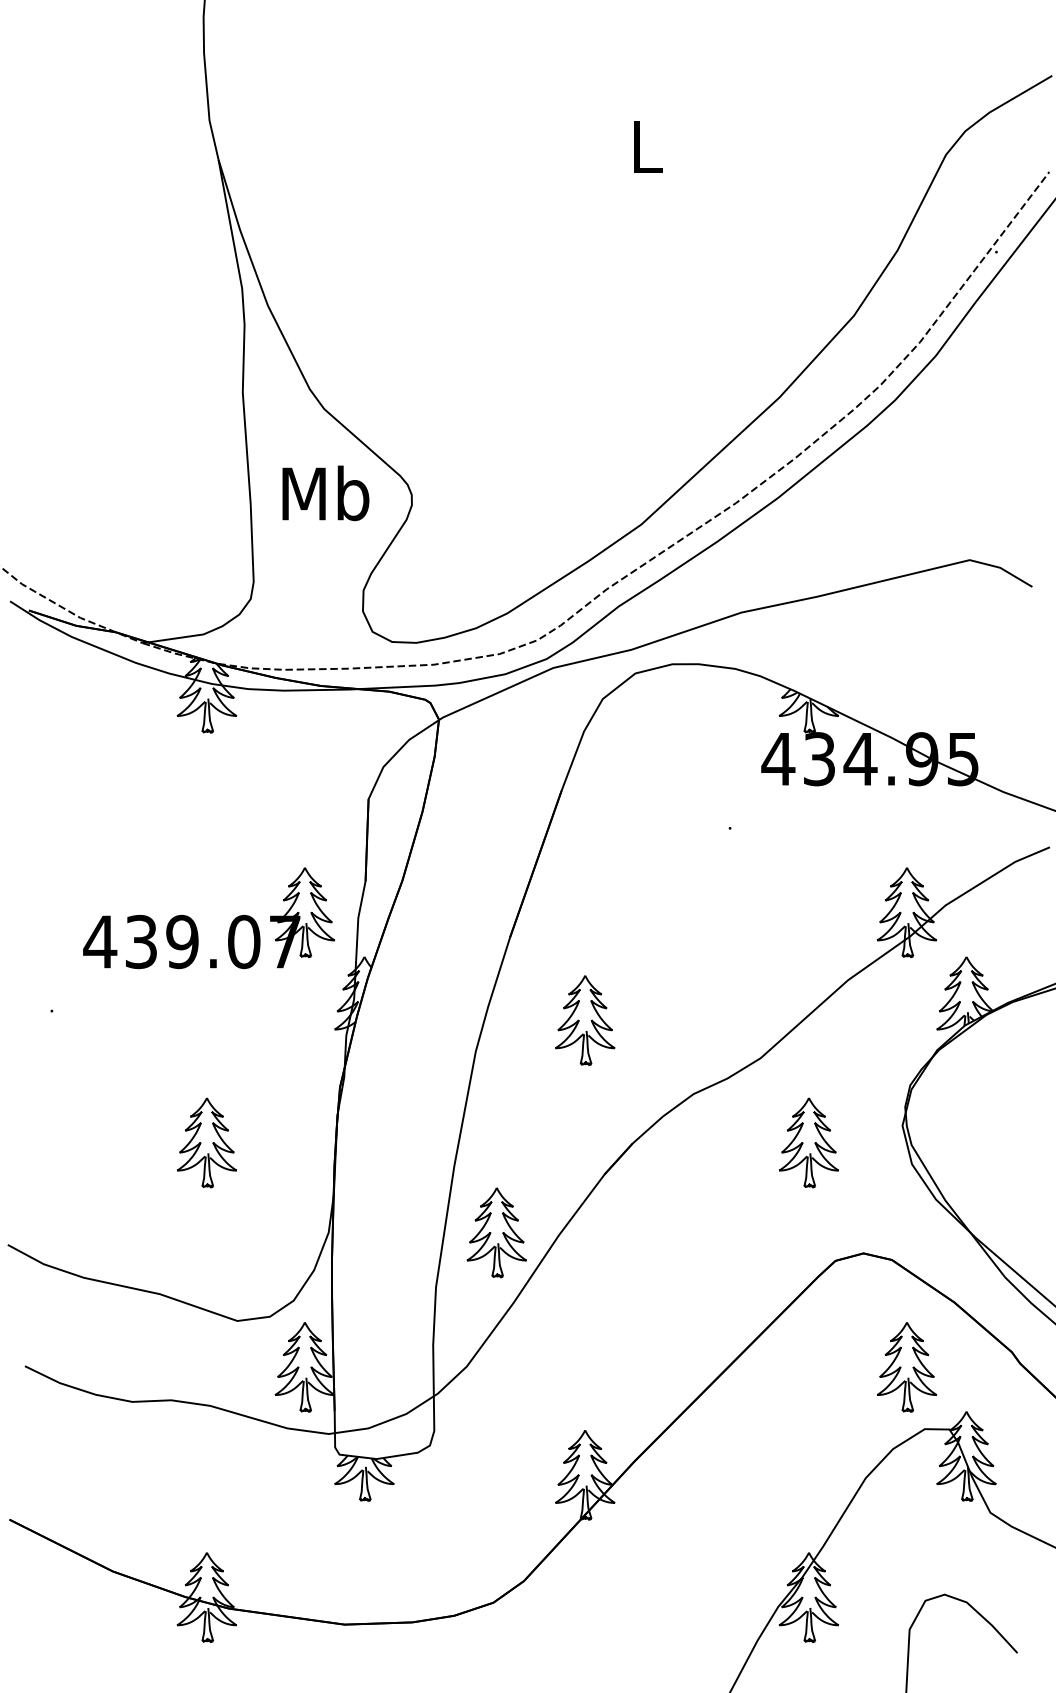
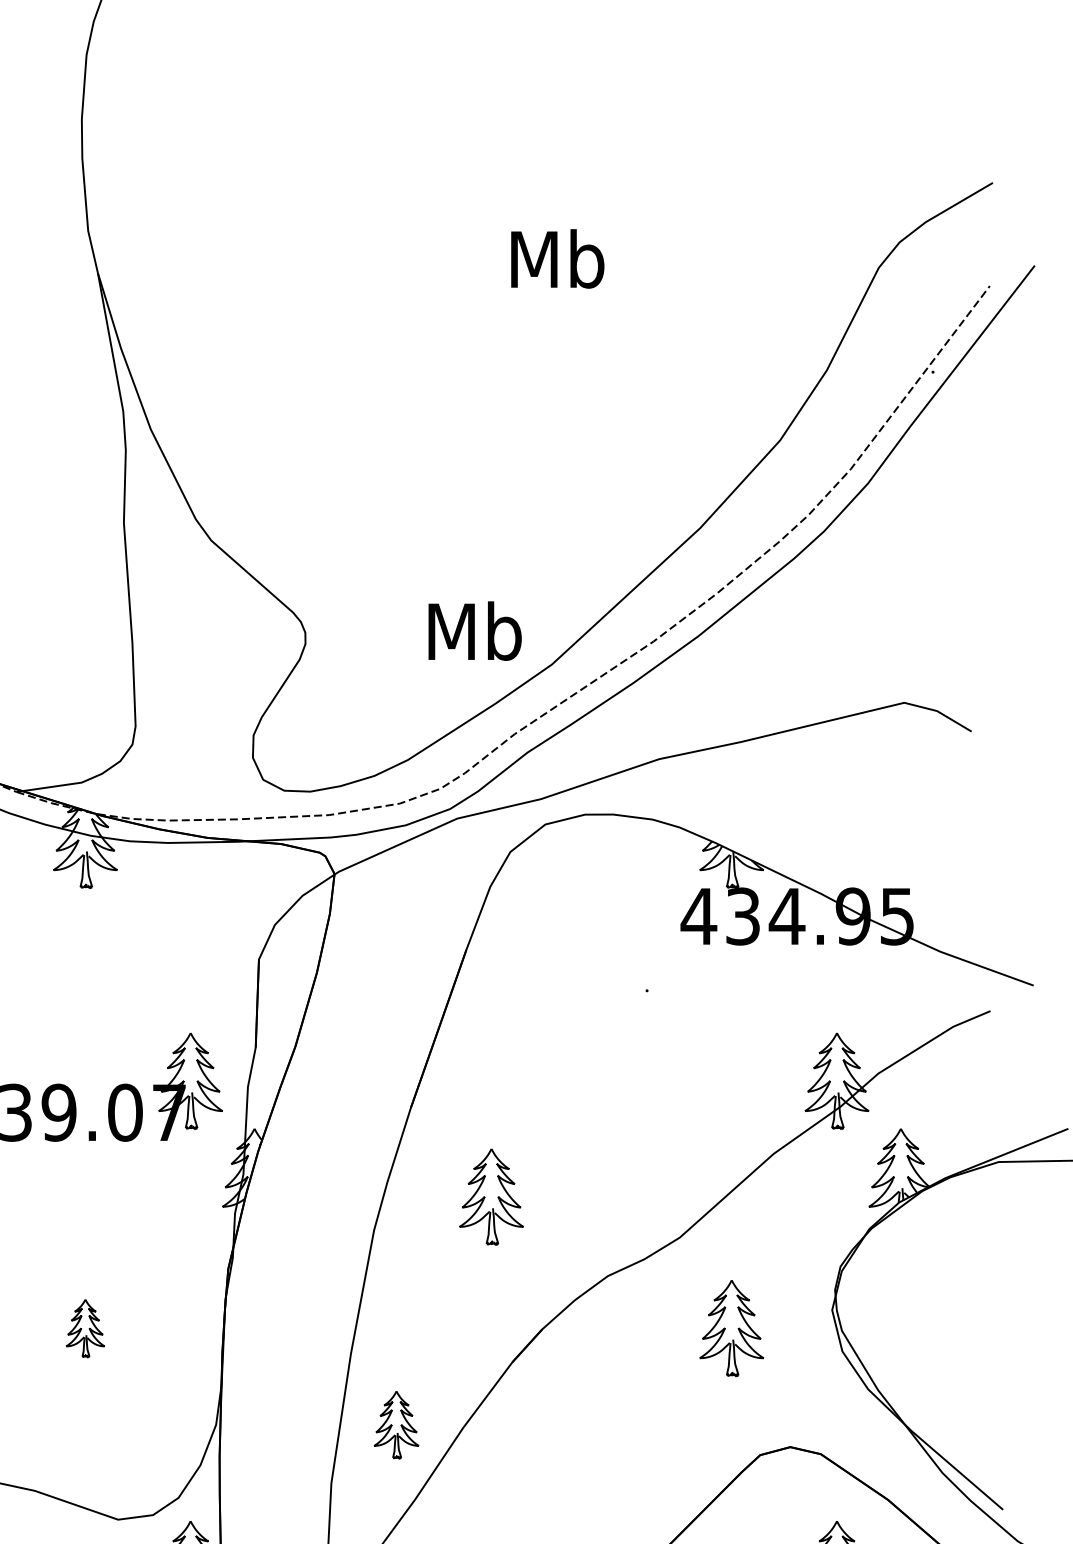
text: (646, 146) -> (557, 258), L -> Mb
text: (325, 493) -> (474, 631), moved
part: (206, 1142) -> (84, 1328), size x0.6
part: (496, 1232) -> (396, 1424), size x0.7

